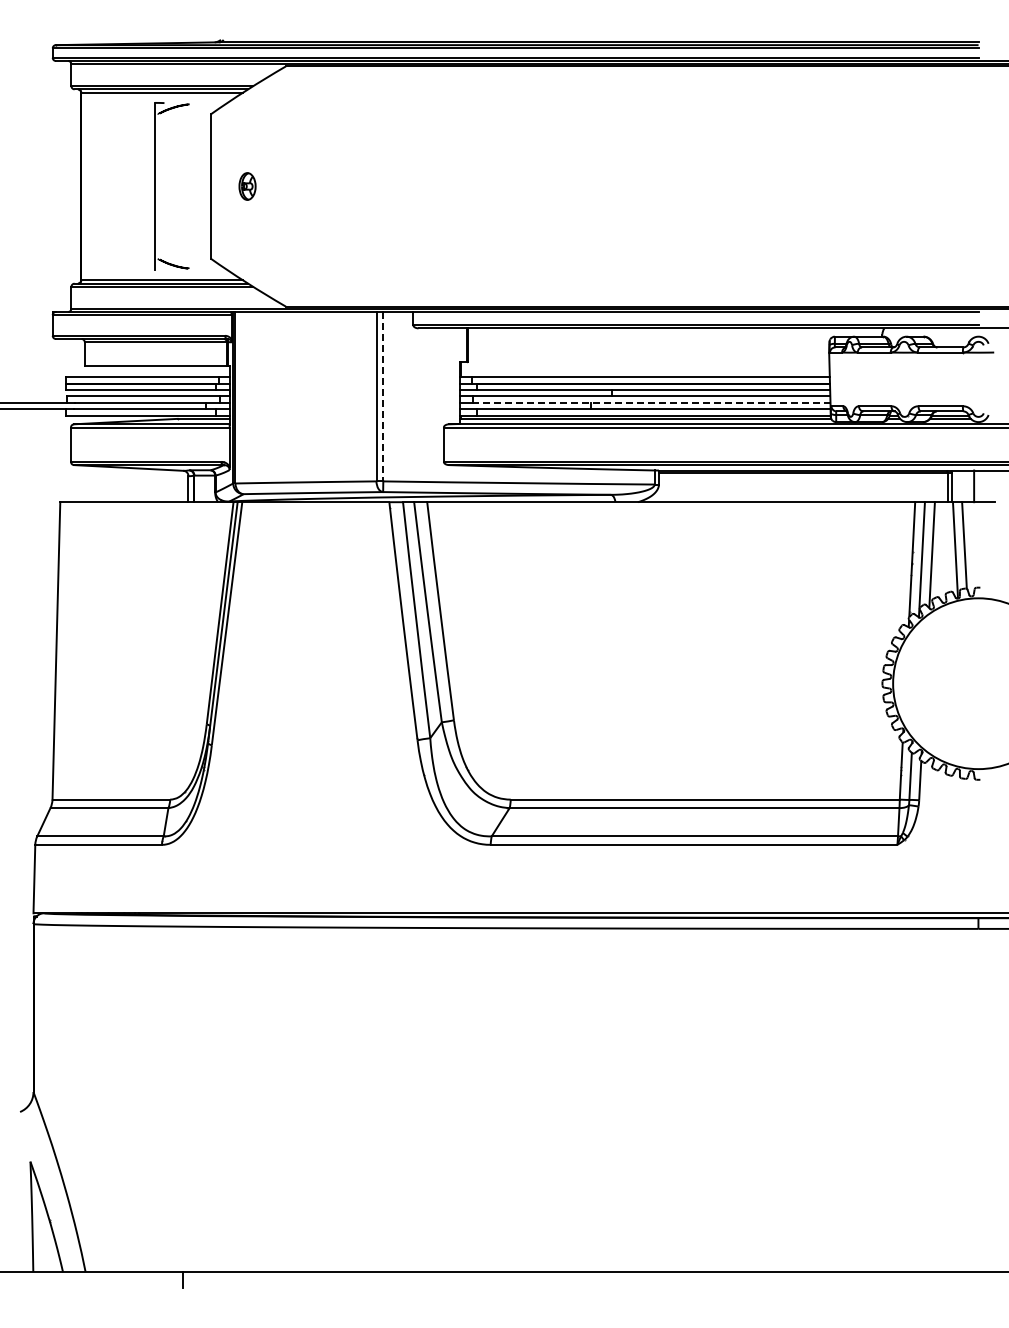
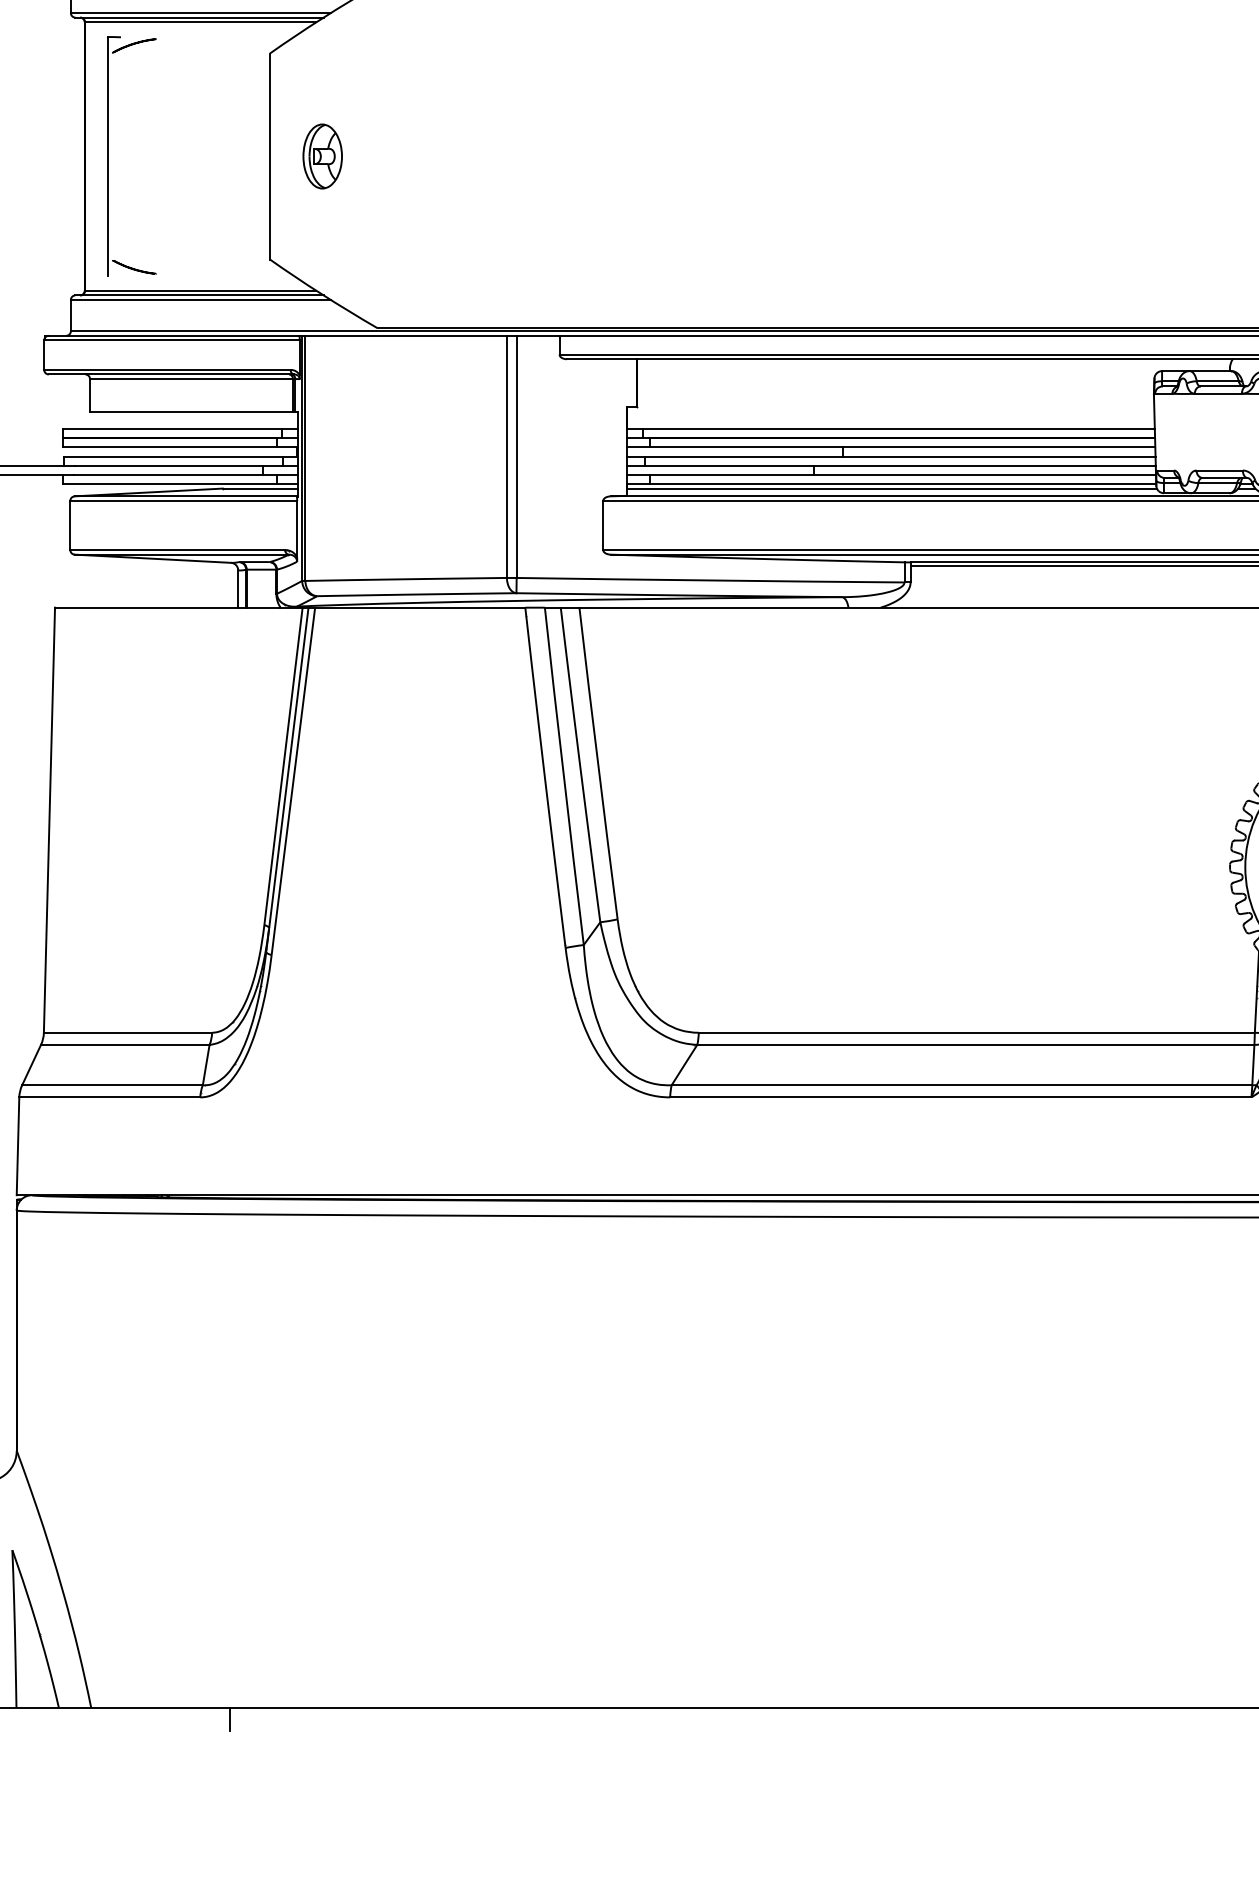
part: (155, 186) -> (108, 156), moved
part: (247, 186) -> (322, 156), size x1.67
line: (383, 396) -> (516, 456), dashed -> solid
line: (651, 402) -> (899, 465), dashed -> solid

